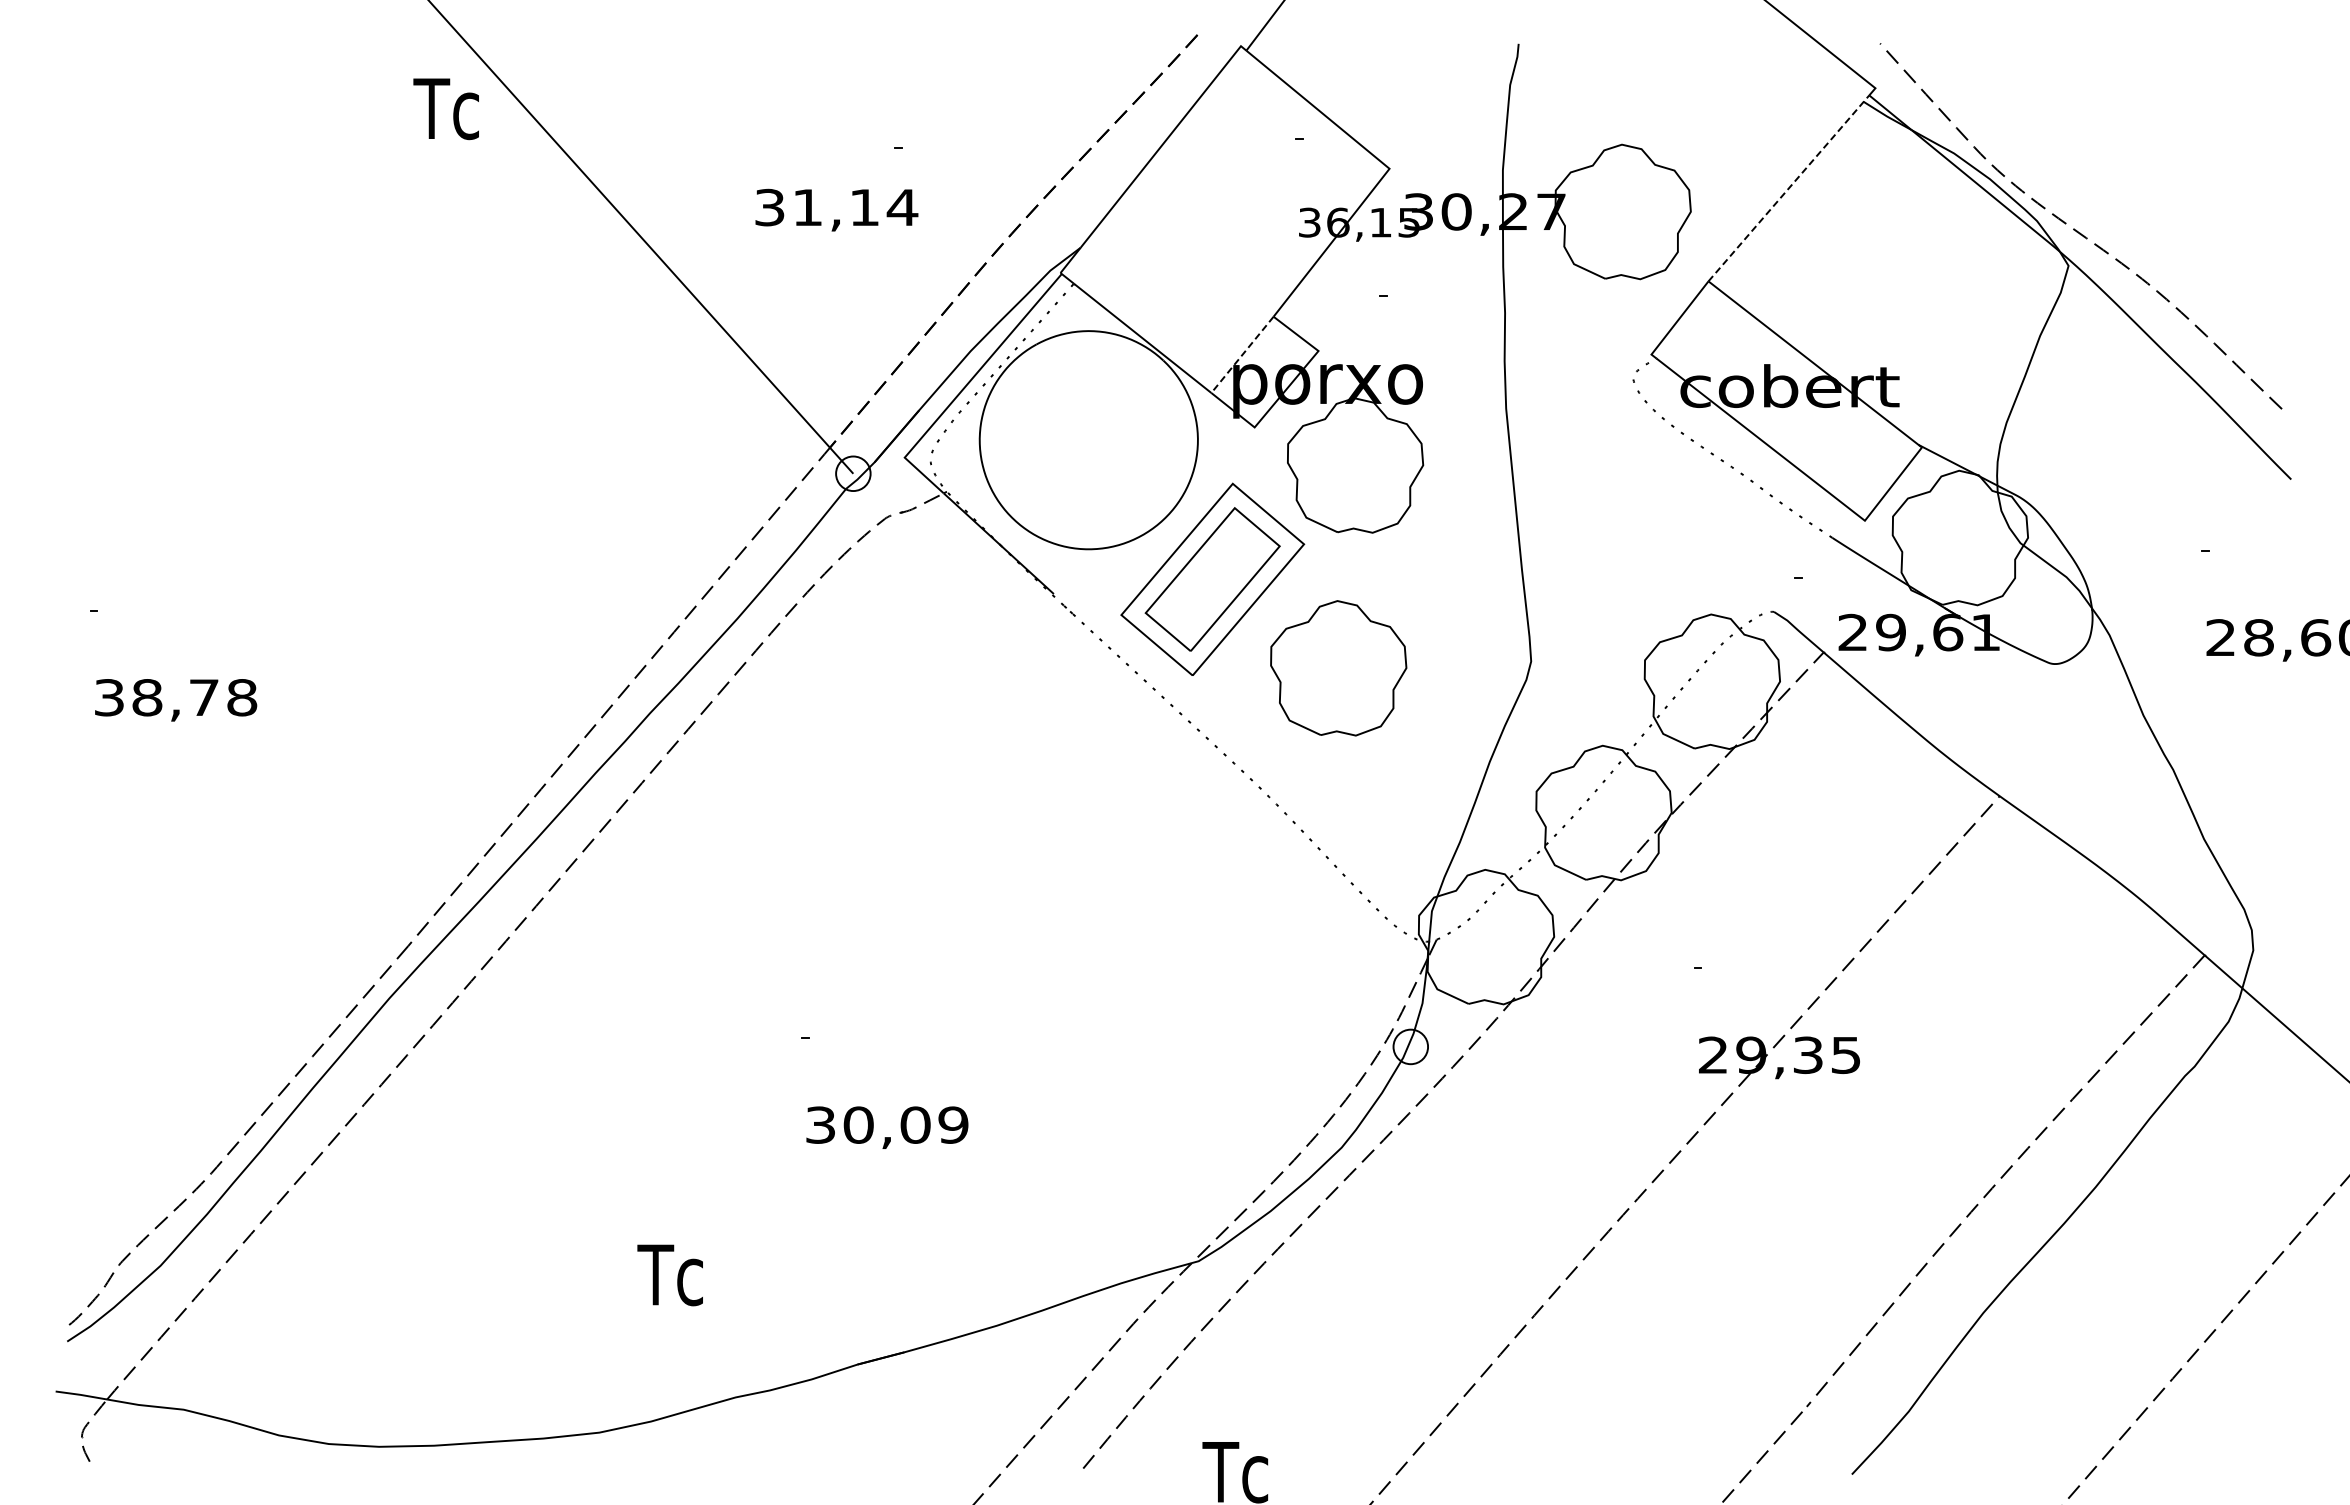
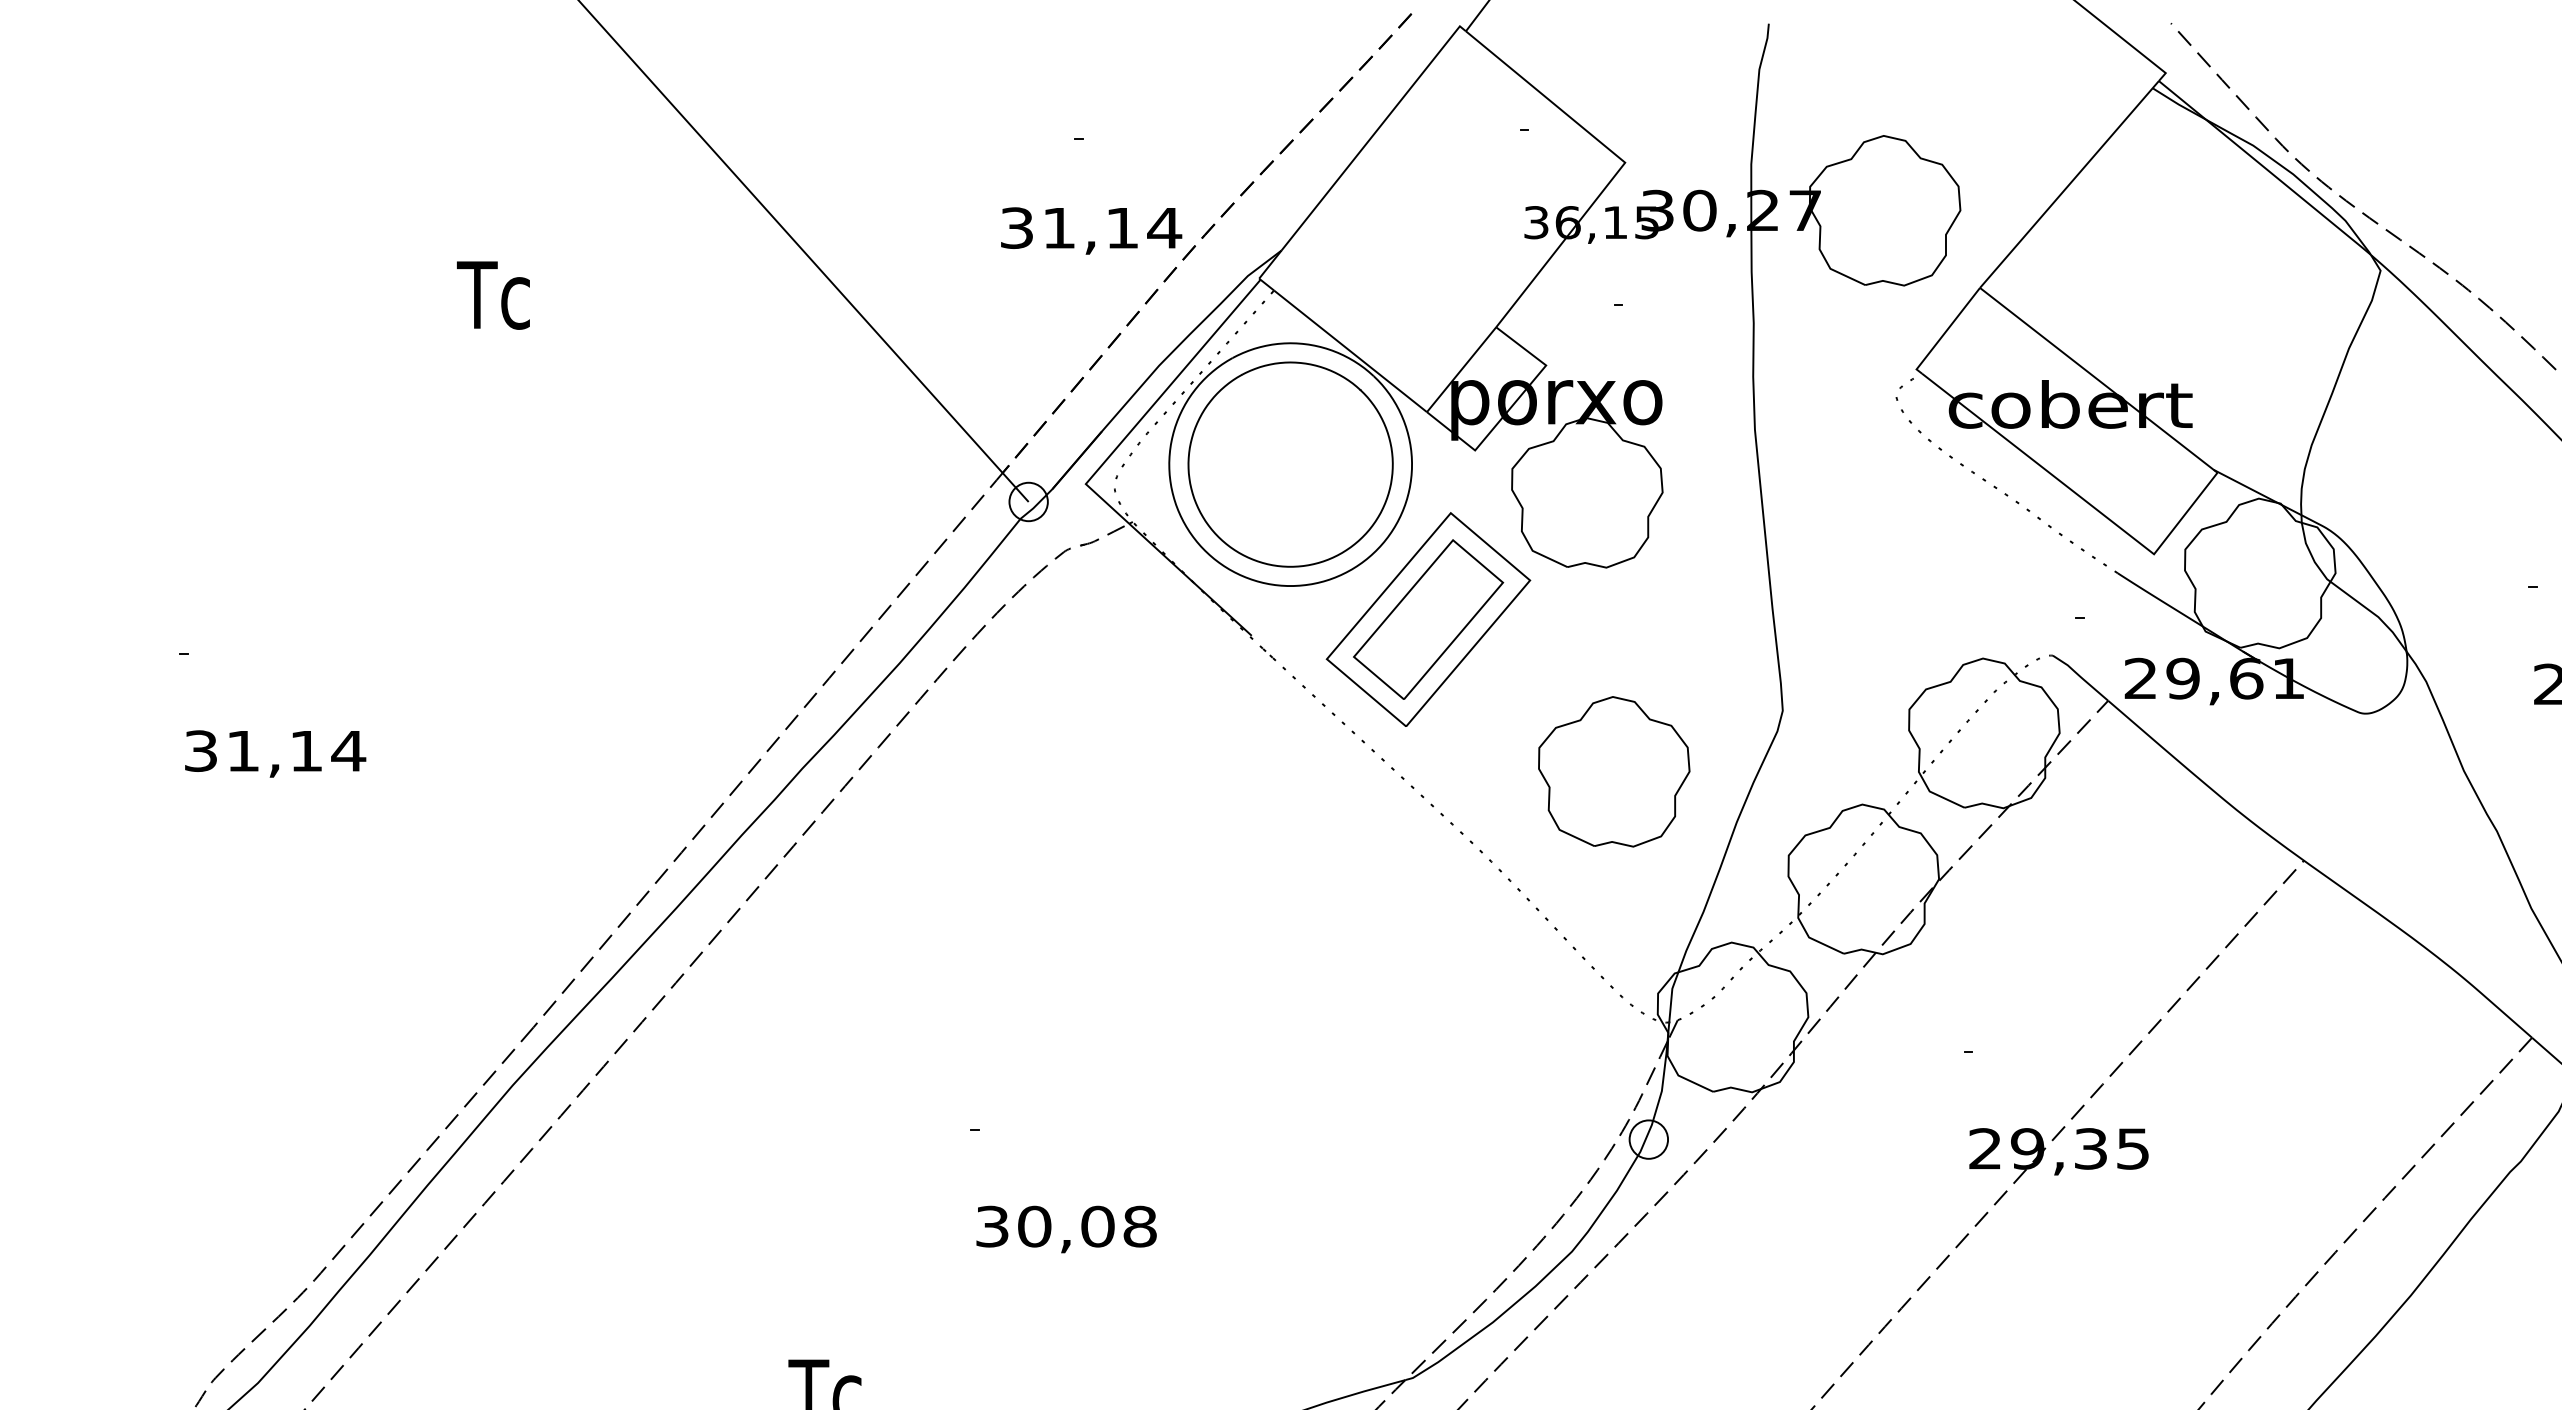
text: (445, 109) -> (492, 295), moved
line: (1788, 188) -> (2069, 184), dashed -> solid
text: (836, 209) -> (1091, 230), moved
line: (1242, 355) -> (1461, 370), dashed -> solid
part: (1088, 439) -> (1290, 463), added
part: (1338, 668) -> (1614, 772), moved
text: (194, 697) -> (295, 750), 38,78 -> 31,14
text: (953, 1124) -> (1140, 1225), 30,09 -> 30,08

